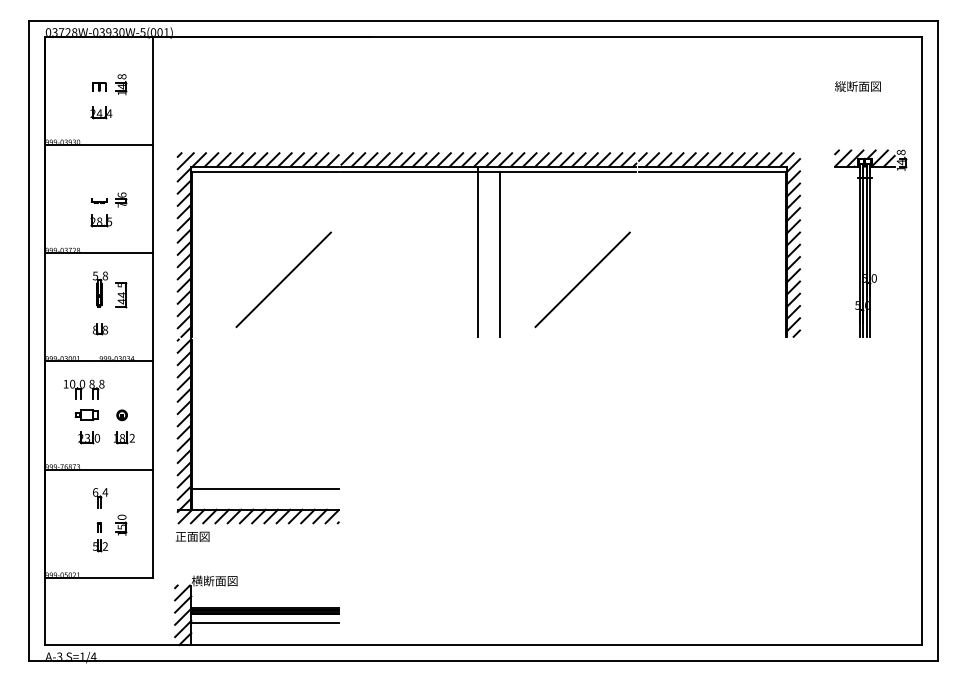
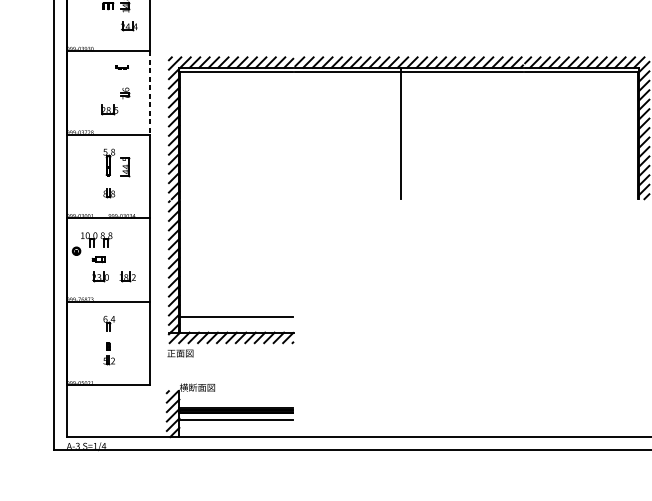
part: (101, 112) -> (129, 25), moved
line: (153, 199) -> (150, 93), solid -> dashed
part: (98, 201) -> (121, 67), moved
line: (499, 253) -> (417, 134), removed
line: (283, 279) -> (250, 154), removed
line: (582, 279) -> (481, 154), removed
part: (86, 414) -> (98, 259), size x0.7
part: (121, 415) -> (76, 251), moved
part: (121, 524) -> (125, 344), removed

